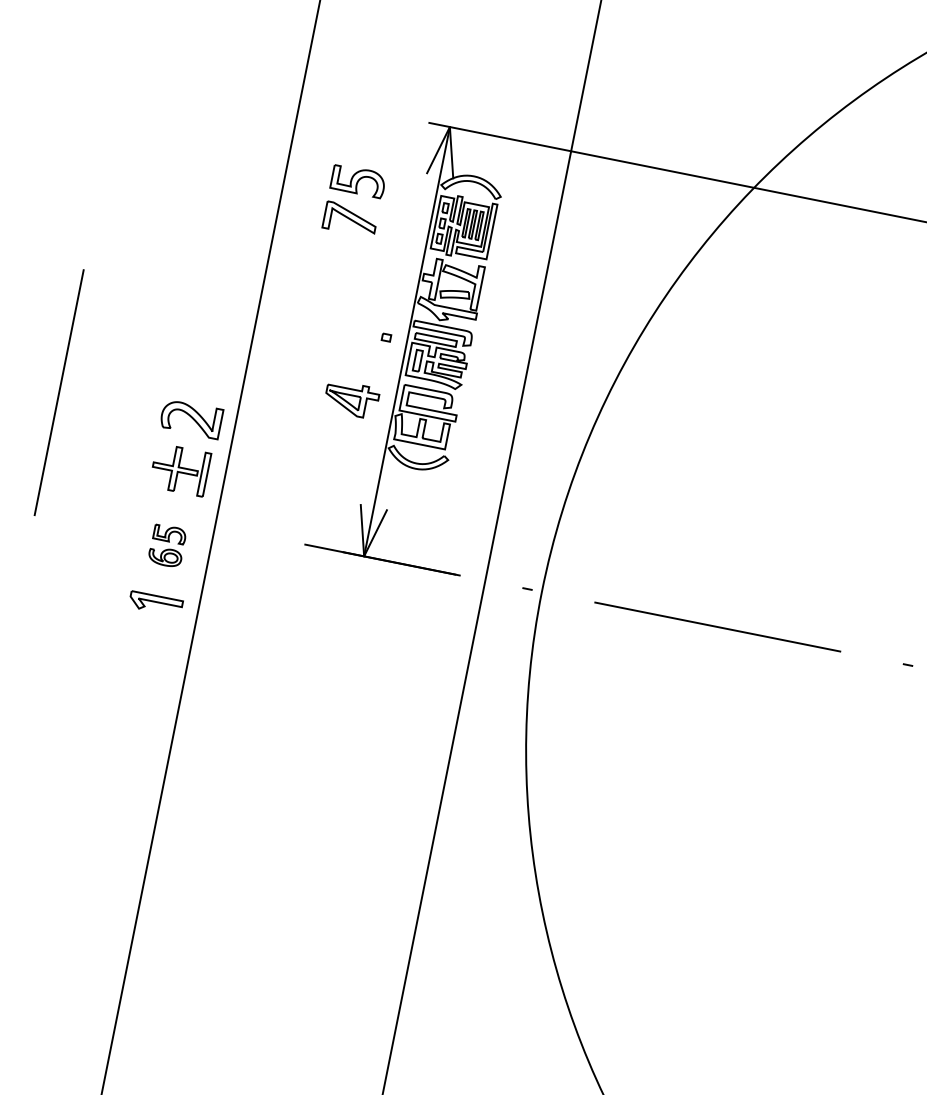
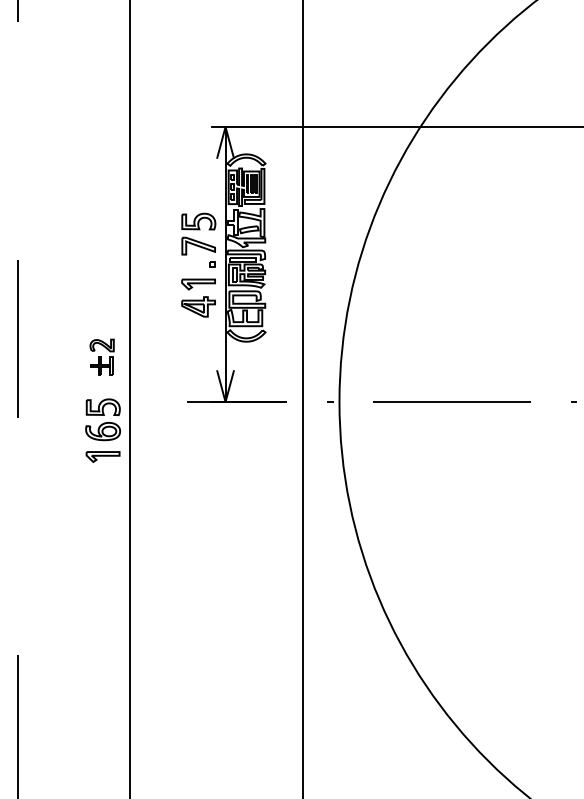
part: (354, 199) -> (198, 233), moved
part: (358, 364) -> (198, 284), added
part: (184, 446) -> (101, 356), size x0.62
part: (166, 545) -> (102, 419), size x1.67

